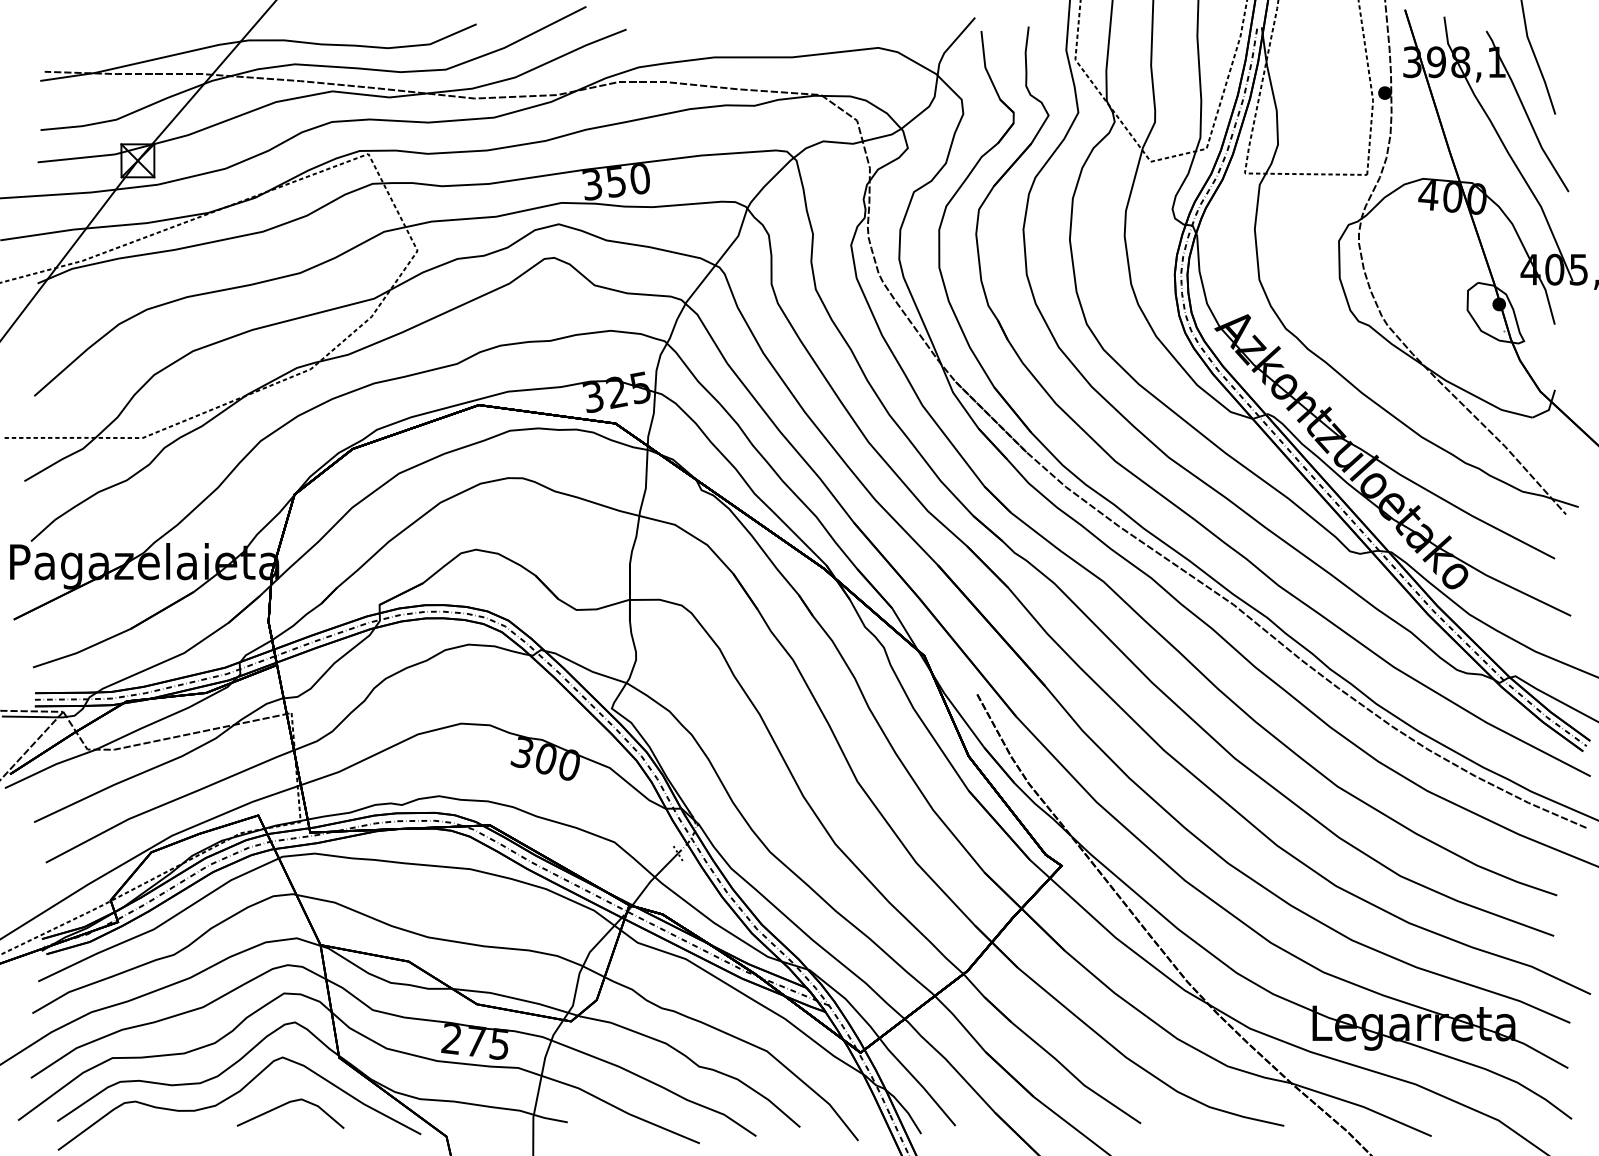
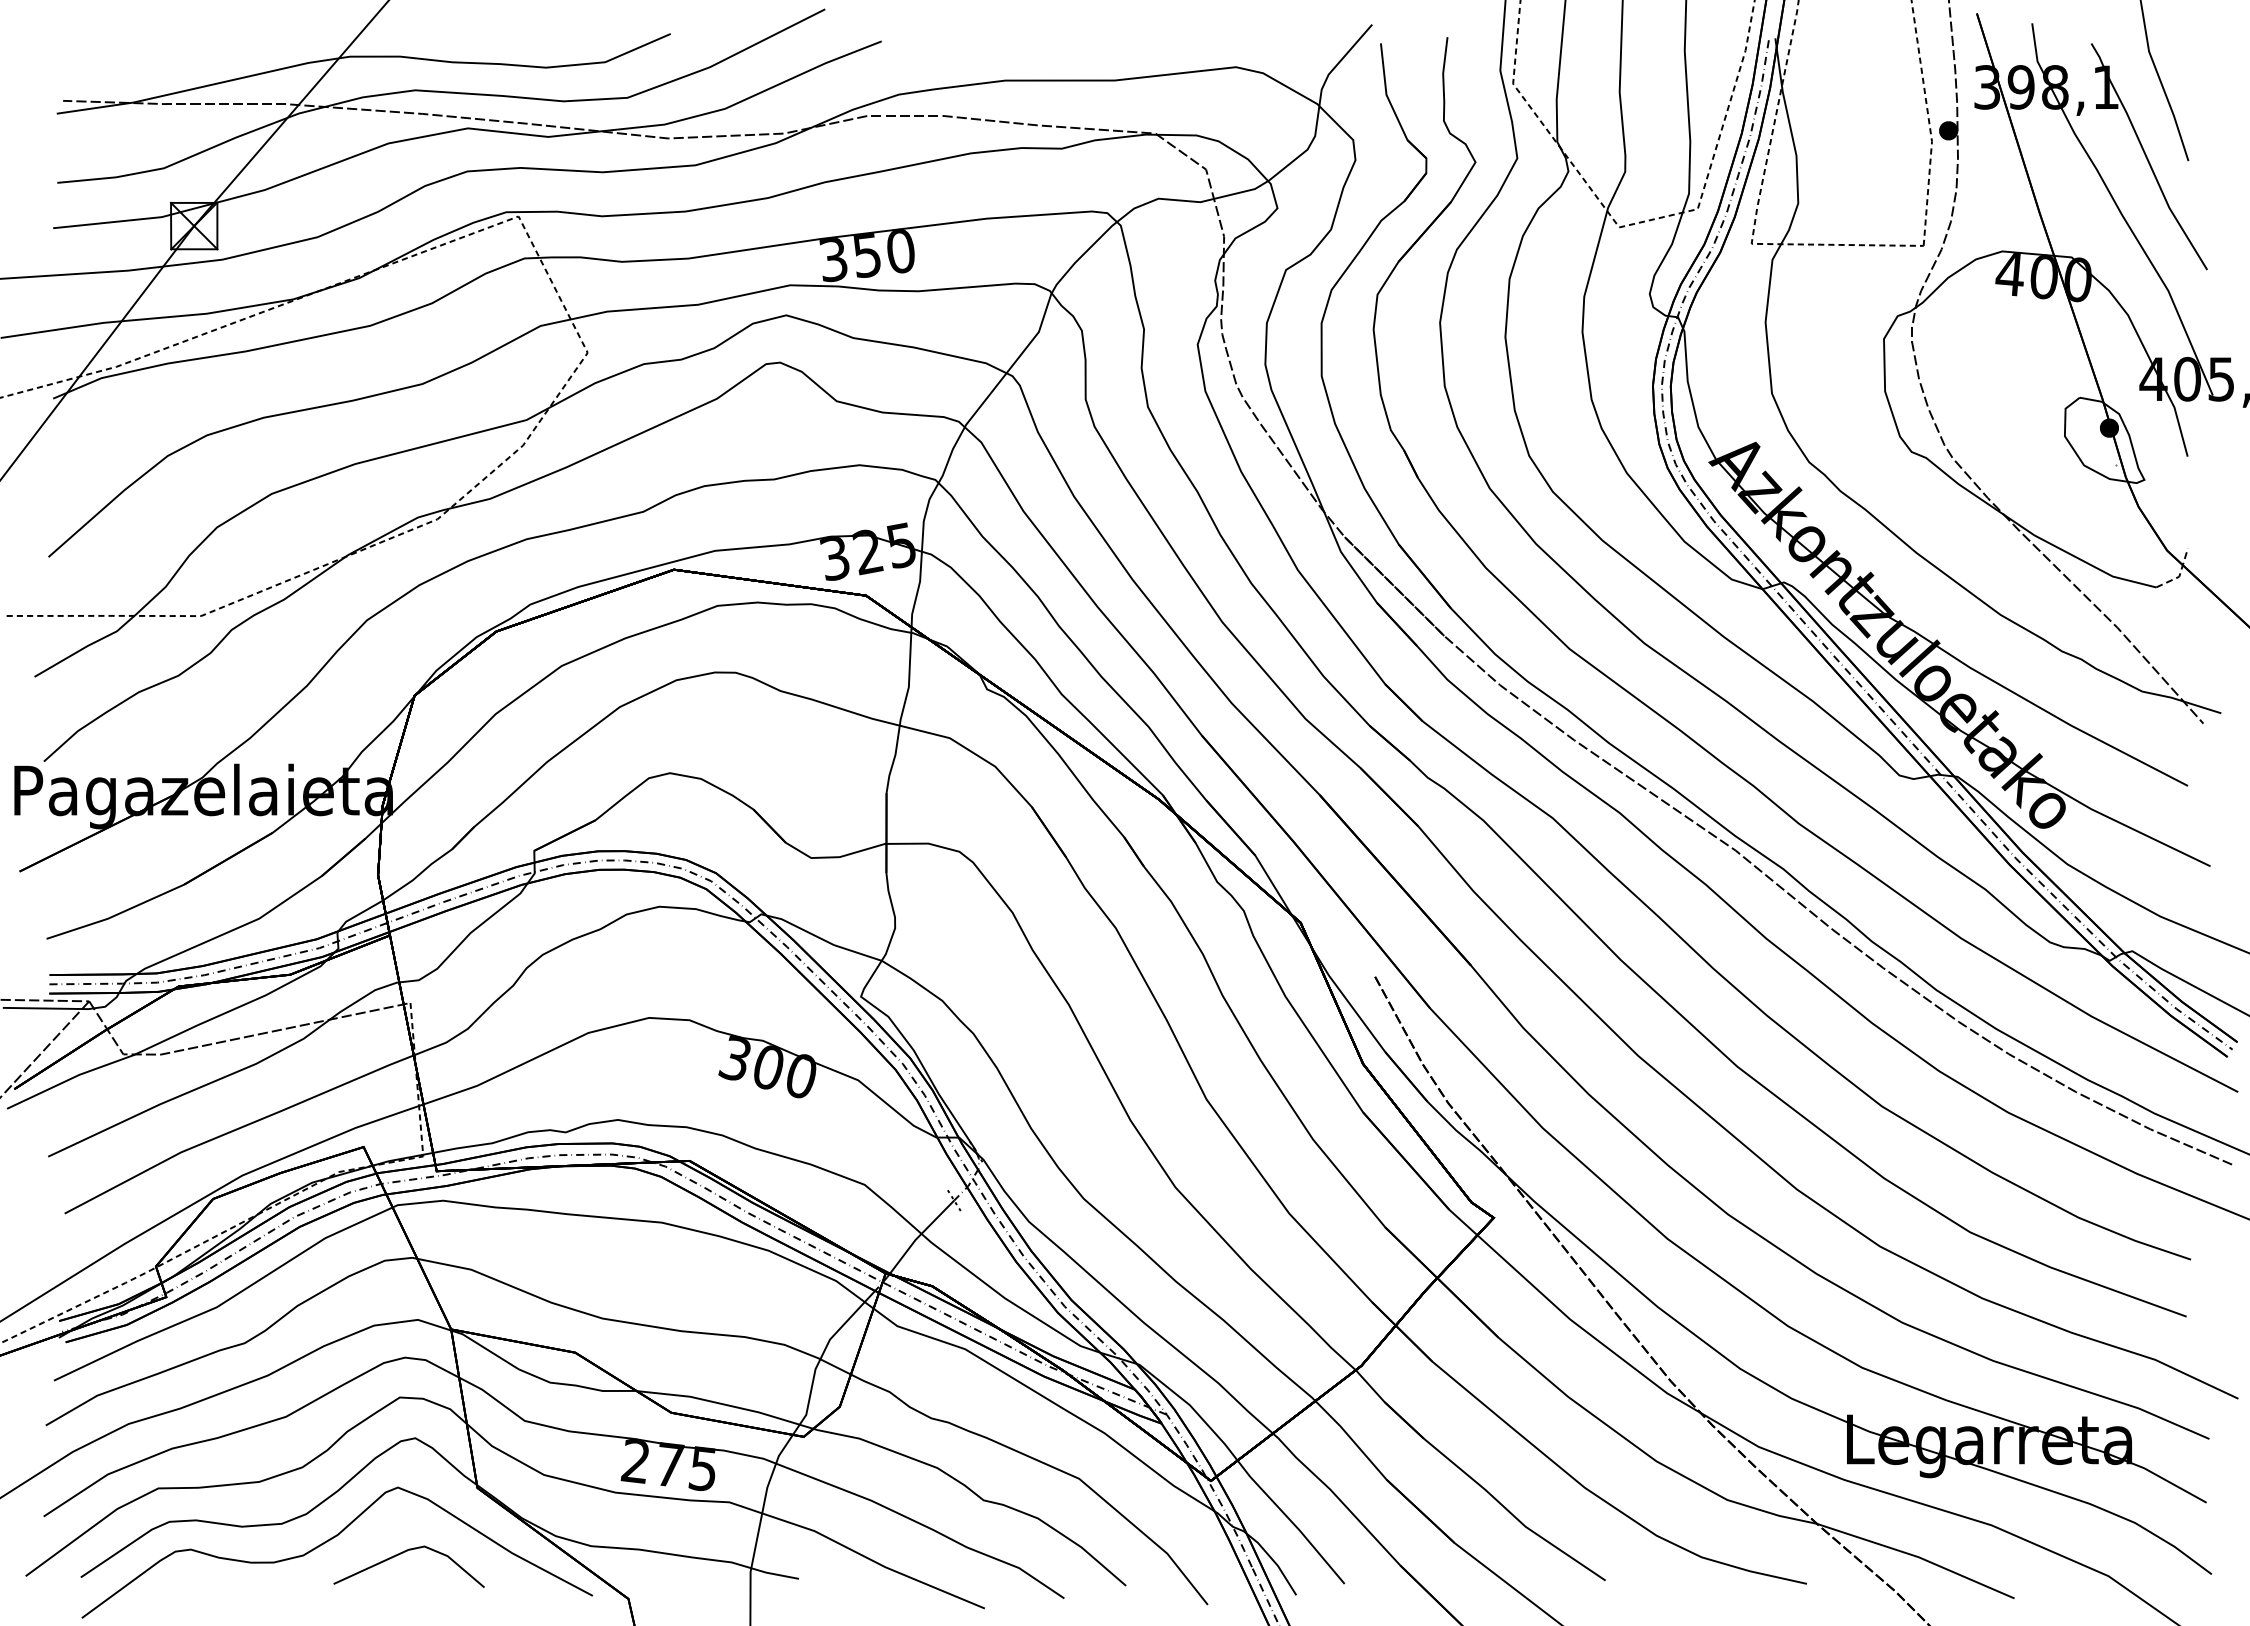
line: (1549, 408) -> (2179, 574), solid -> dashed

